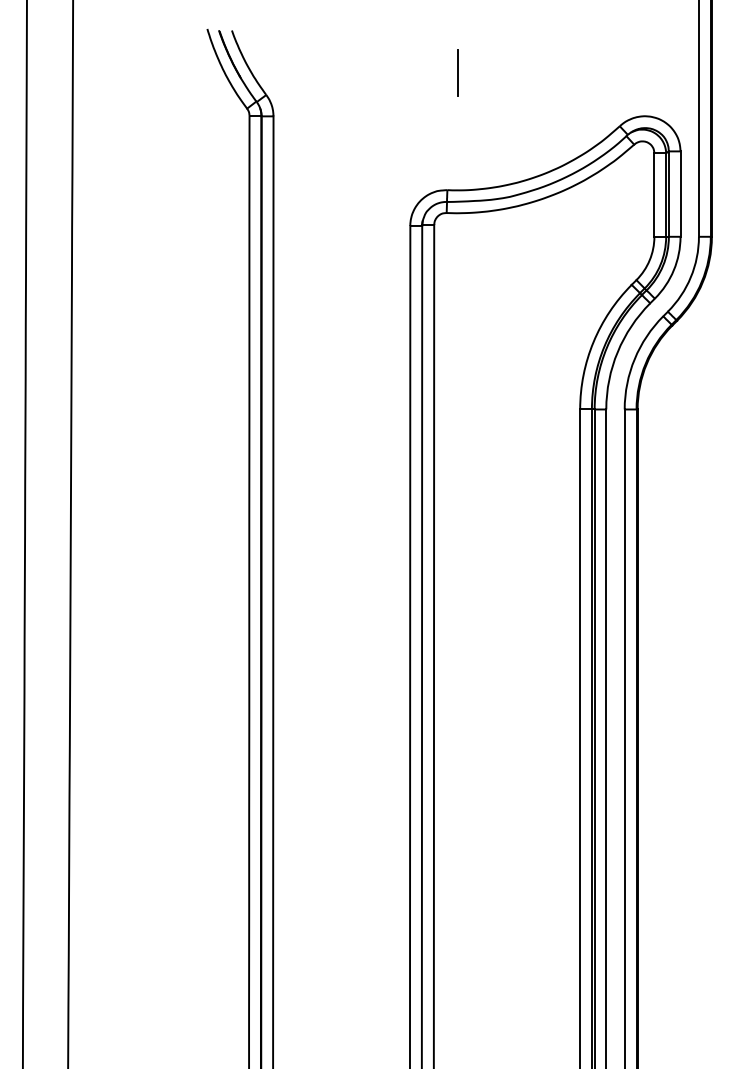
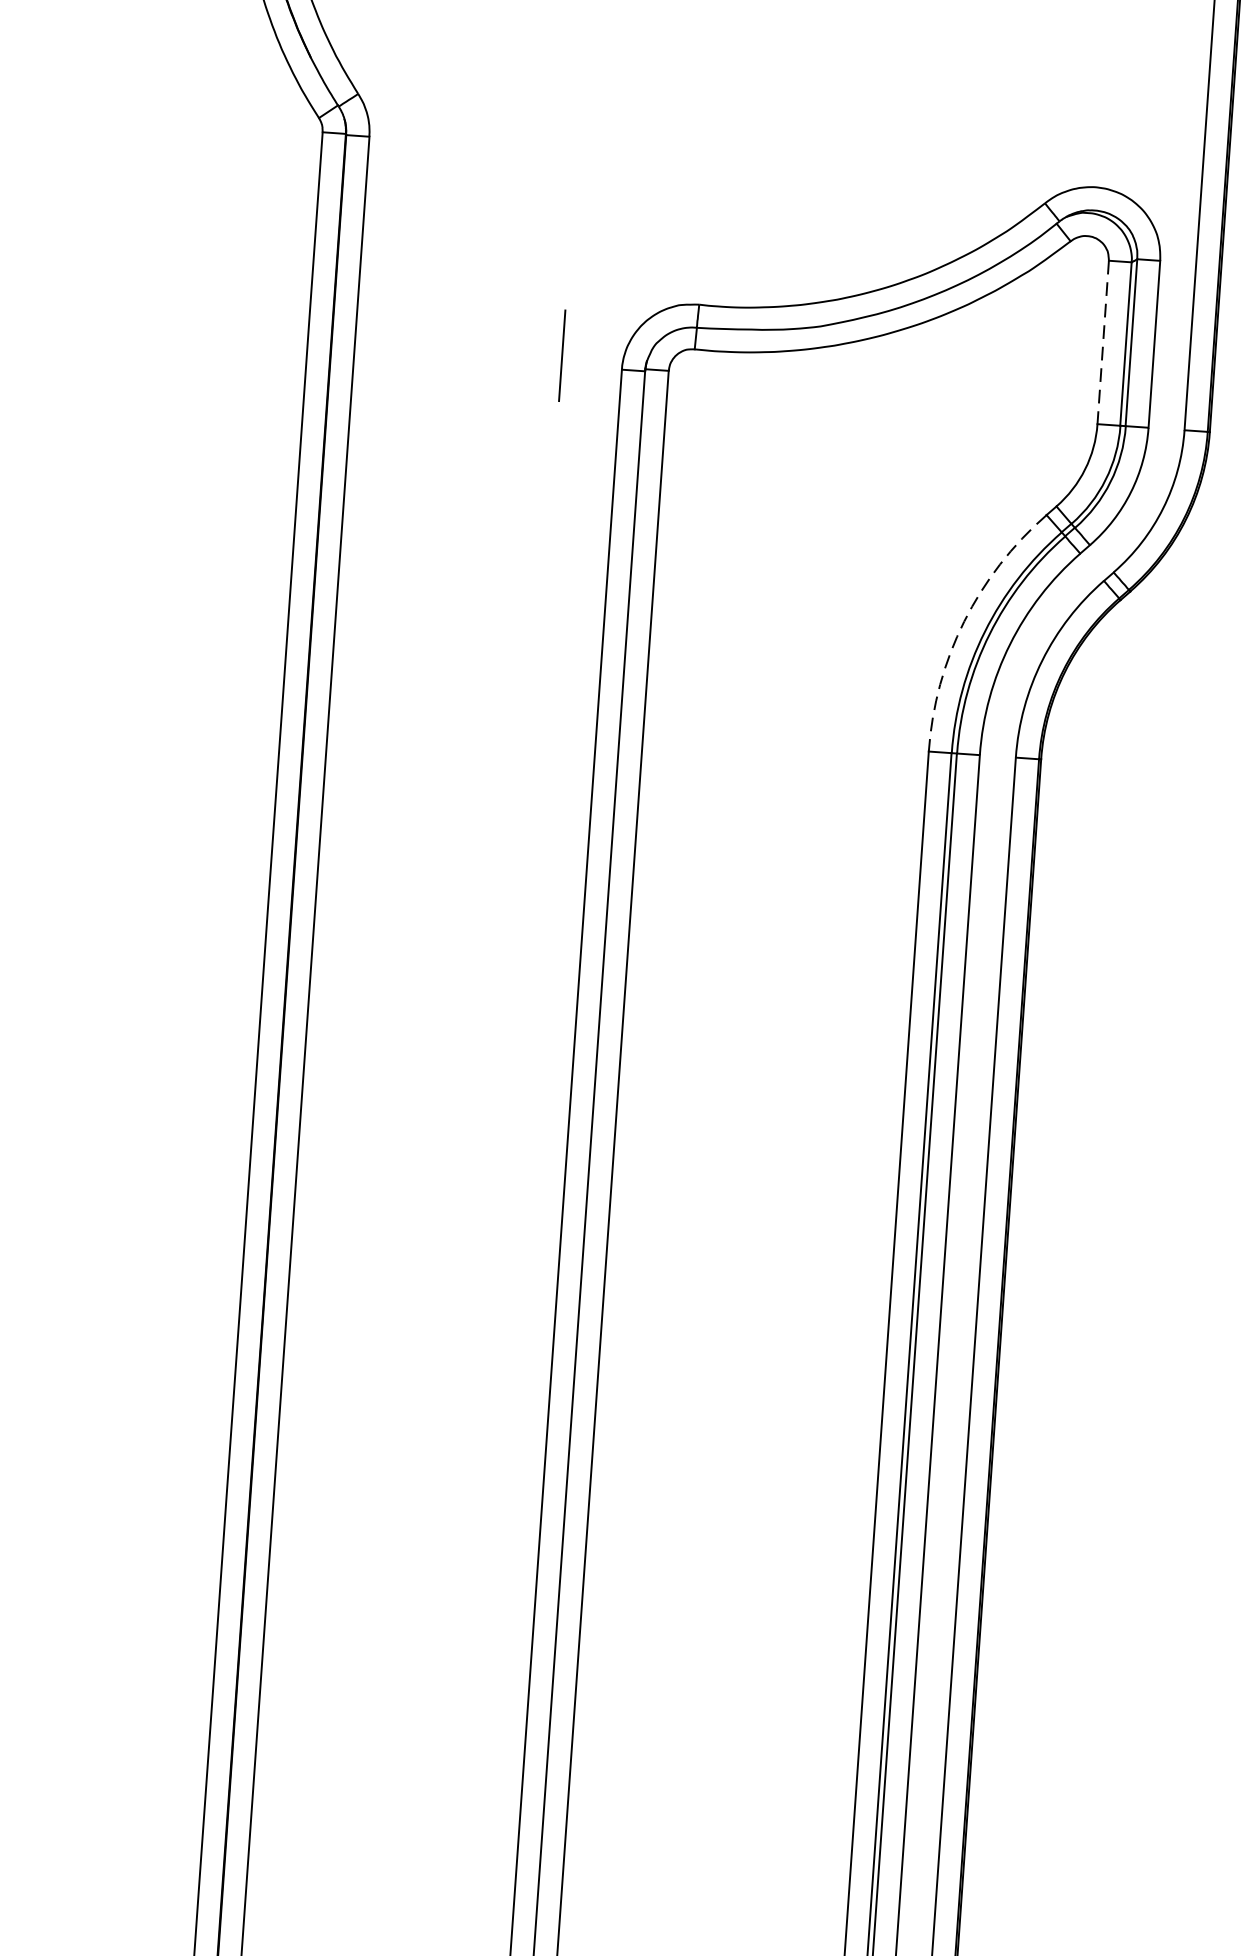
line: (457, 72) -> (560, 354), moved
line: (654, 194) -> (1103, 341), solid -> dashed
arc: (593, 342) -> (964, 622), solid -> dashed

